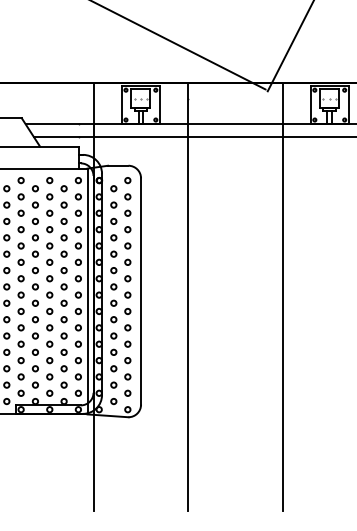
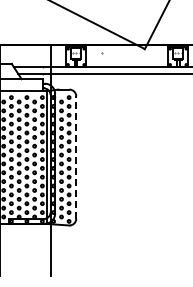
line: (141, 291) -> (76, 157), solid -> dashed
line: (187, 296) -> (101, 160), removed
line: (282, 296) -> (152, 160), removed

